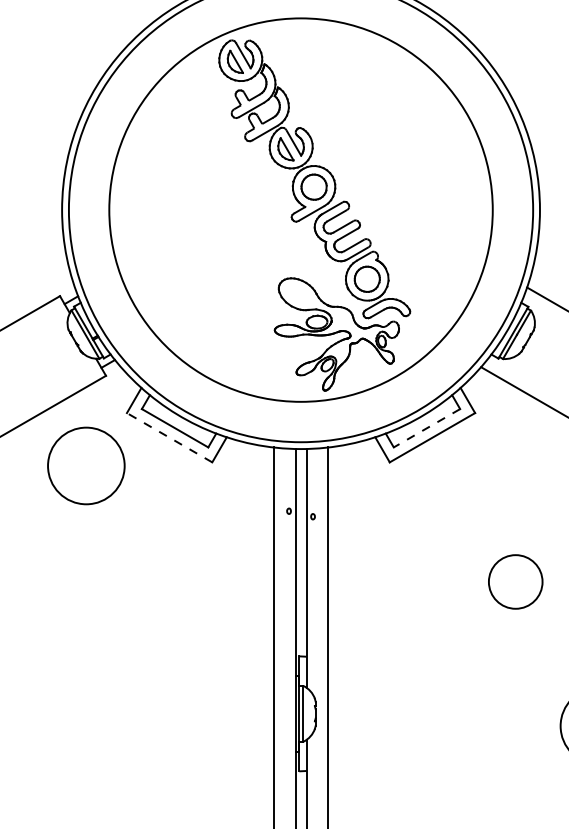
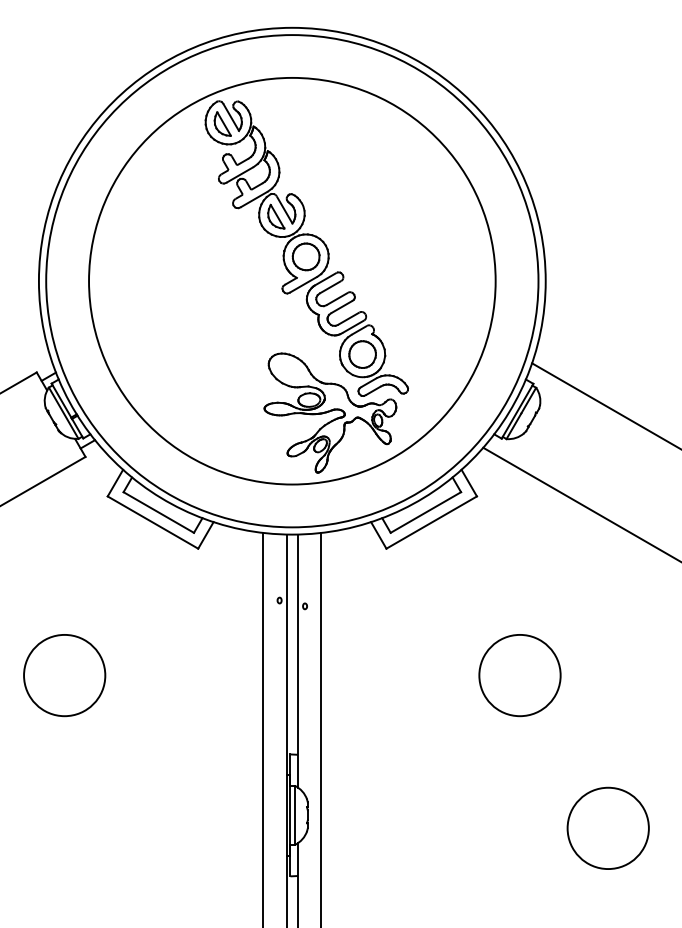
line: (426, 428) -> (425, 512), dashed -> solid
line: (169, 437) -> (152, 522), dashed -> solid
circle: (86, 465) -> (64, 675), moved
circle: (515, 581) -> (519, 675), size x1.43

